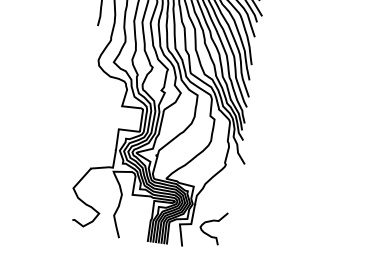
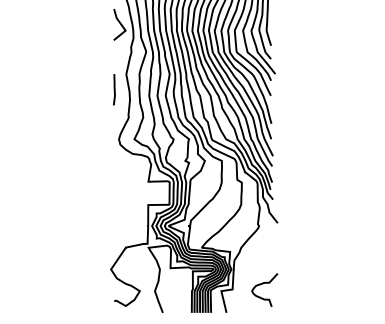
curve: (212, 221) -> (263, 284), moved

